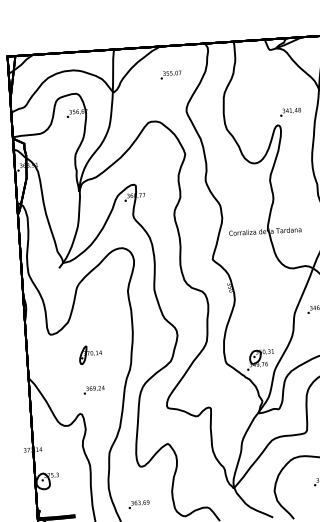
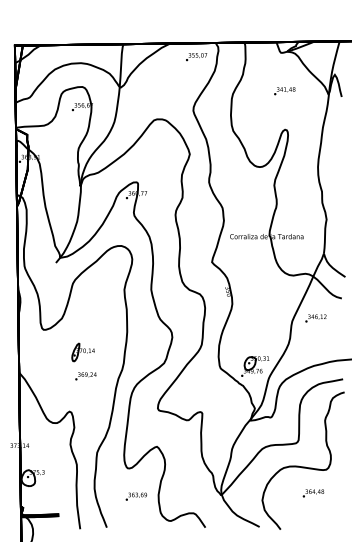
text: (170, 75) -> (196, 57), moved
text: (290, 112) -> (284, 91), moved
text: (93, 390) -> (85, 376), moved
text: (138, 504) -> (135, 496), moved

